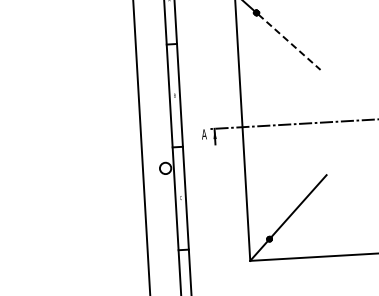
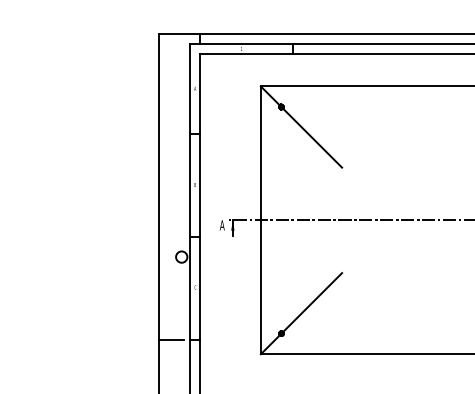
line: (289, 42) -> (312, 138), dashed -> solid
line: (160, 251) -> (171, 339), added

